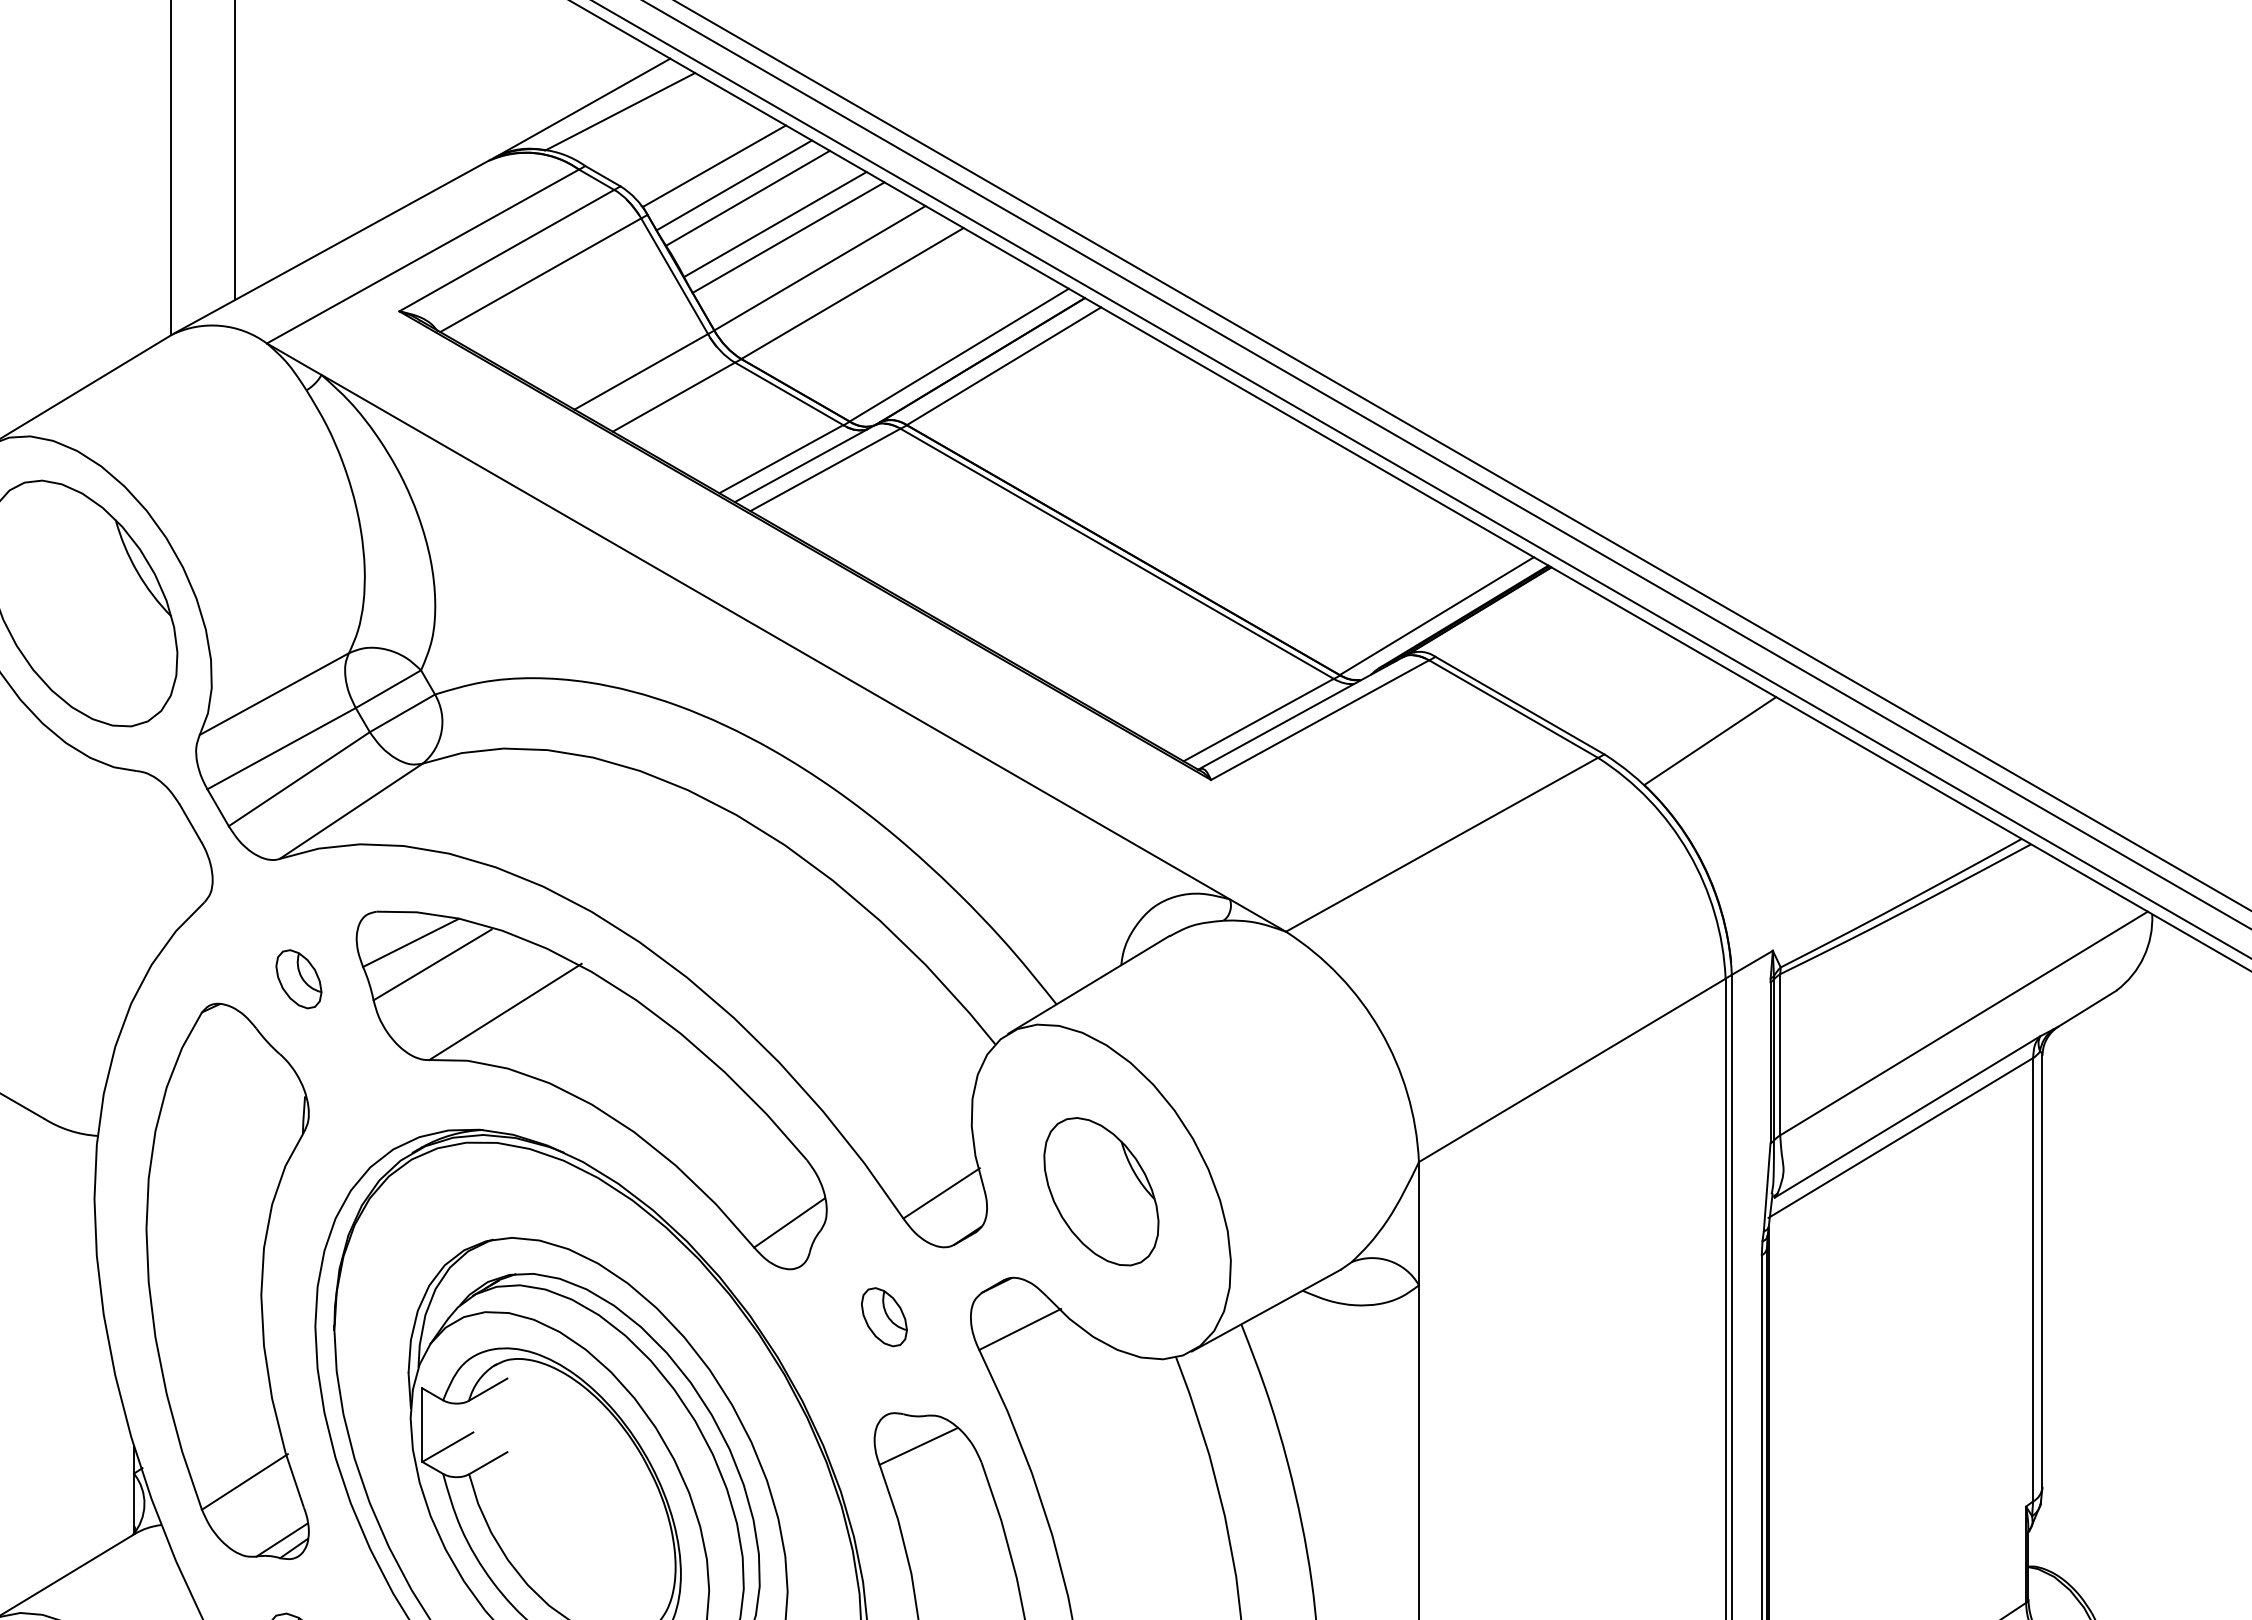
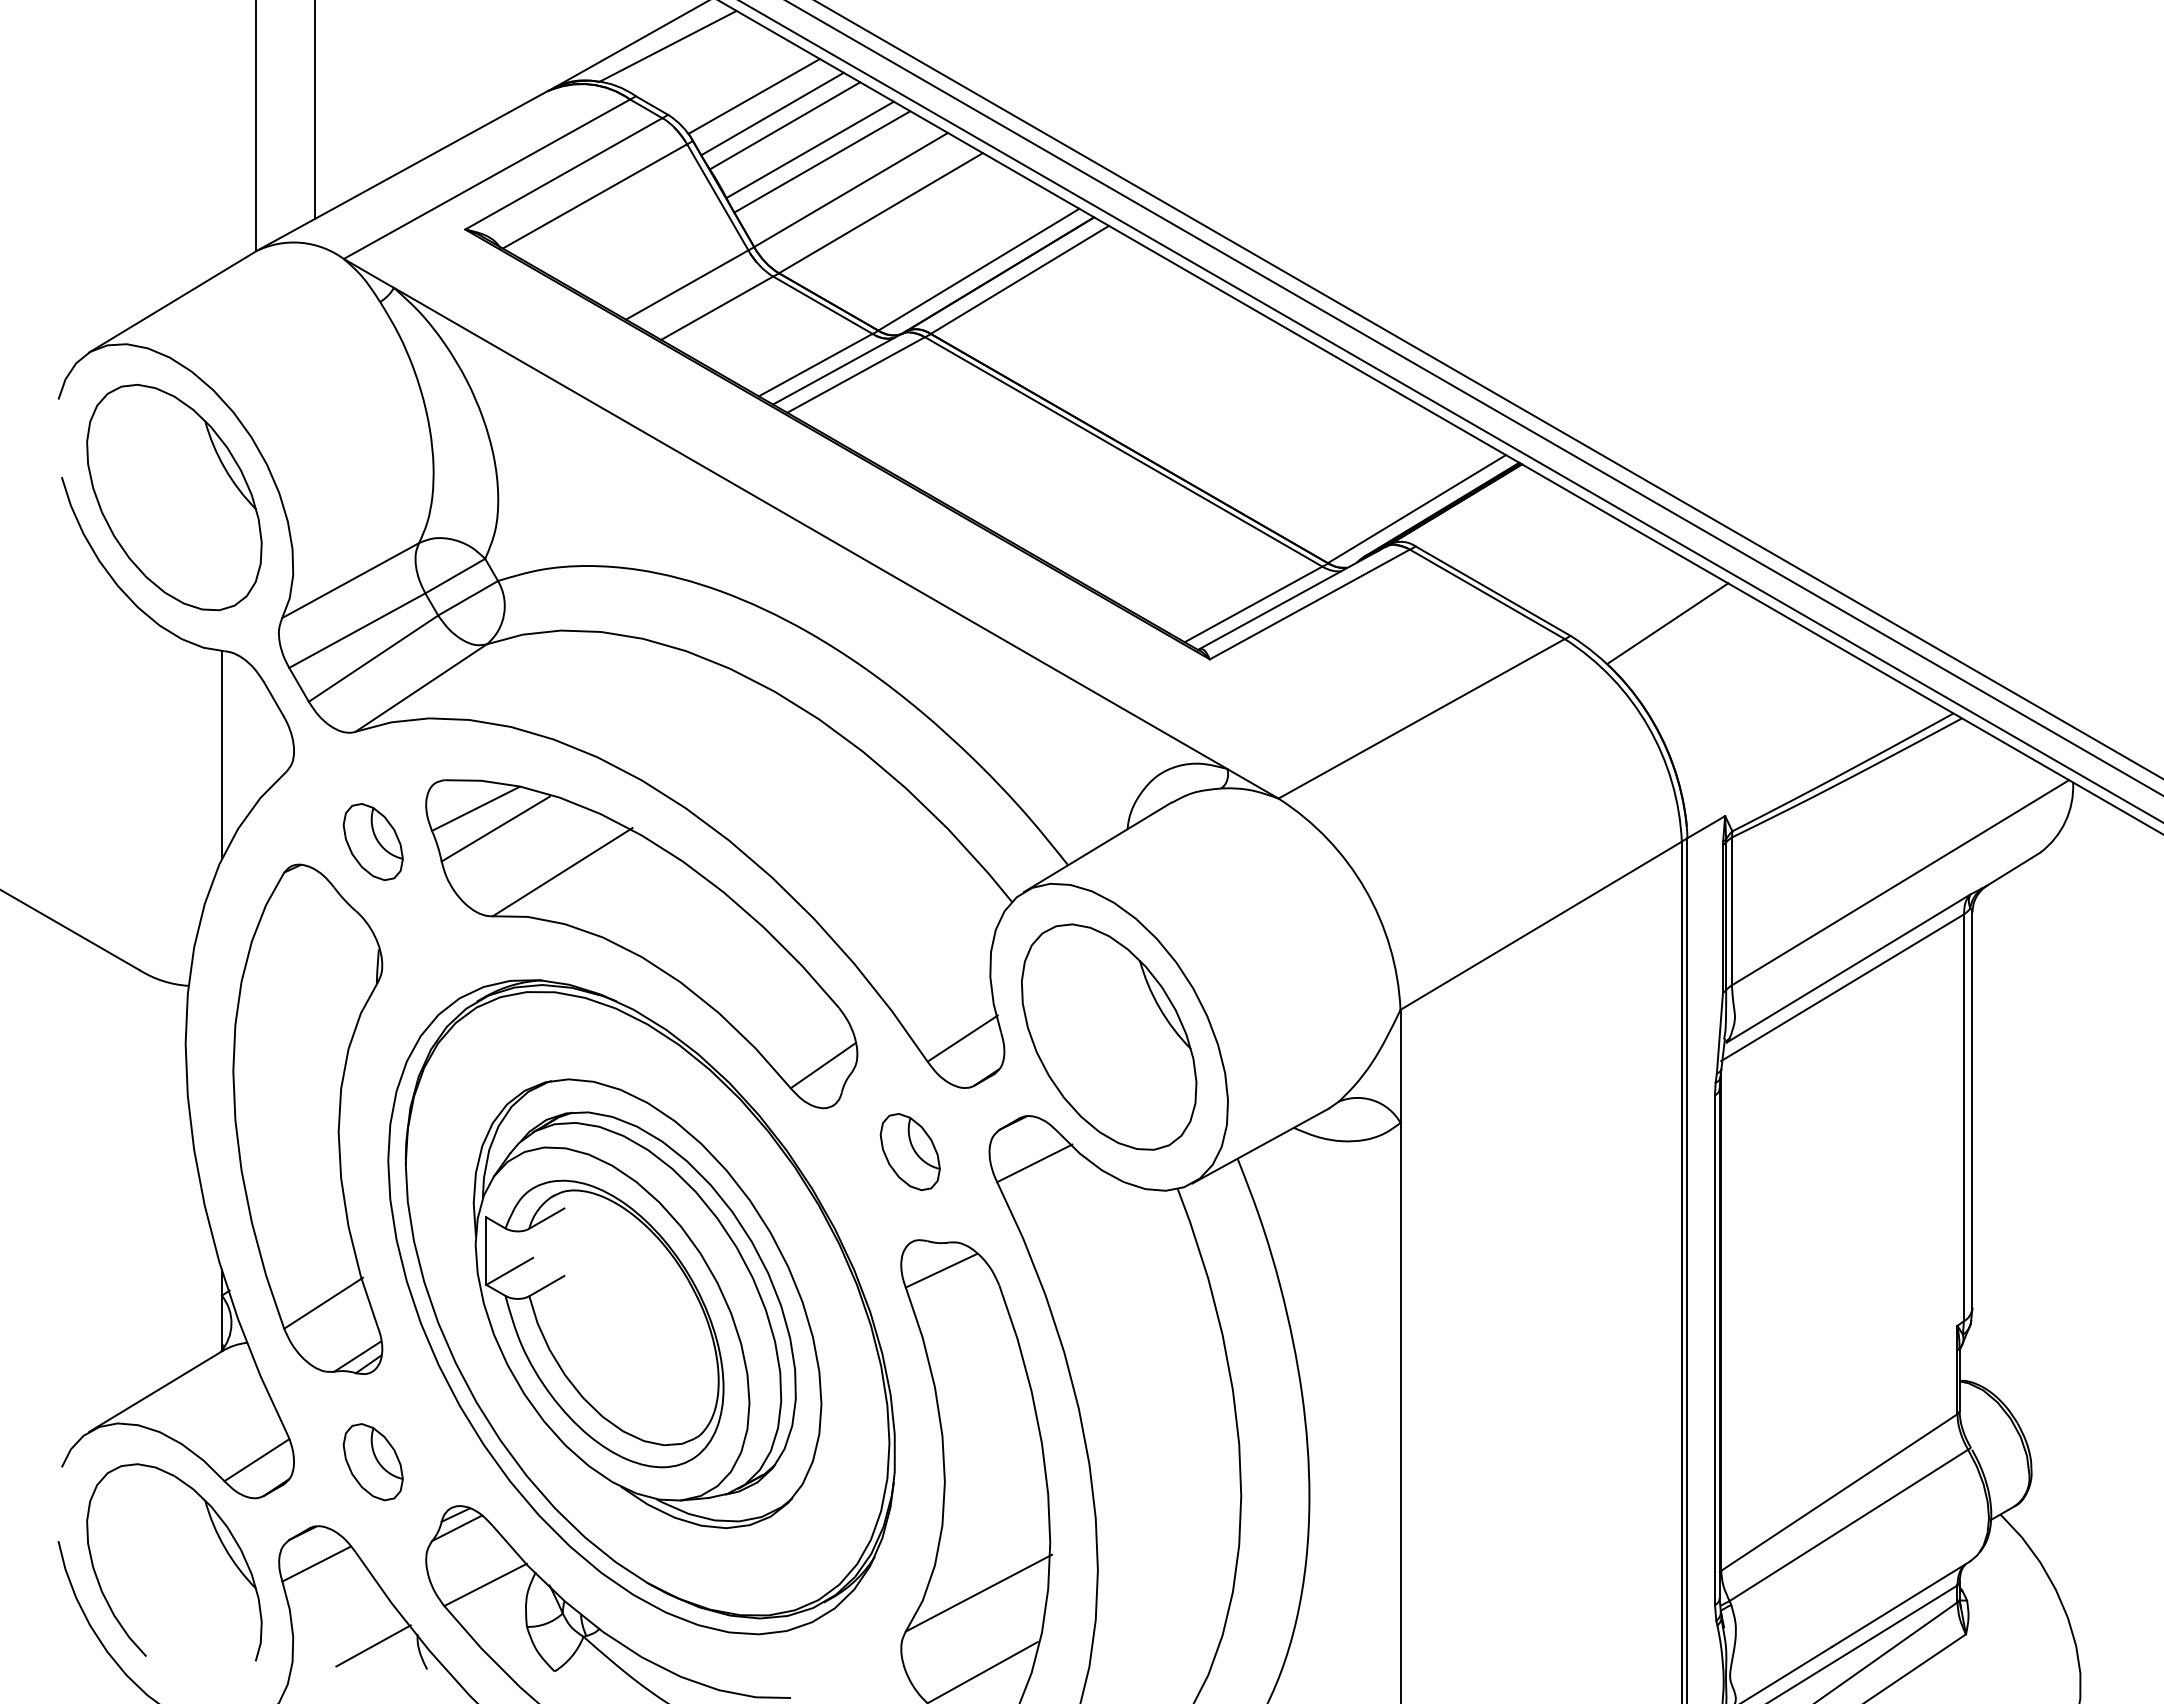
line: (133, 884) -> (221, 755), added
part: (298, 979) -> (372, 842), size x1.43
part: (1101, 1191) -> (1109, 1036), size x1.67
part: (883, 1317) -> (909, 1152), size x1.43

